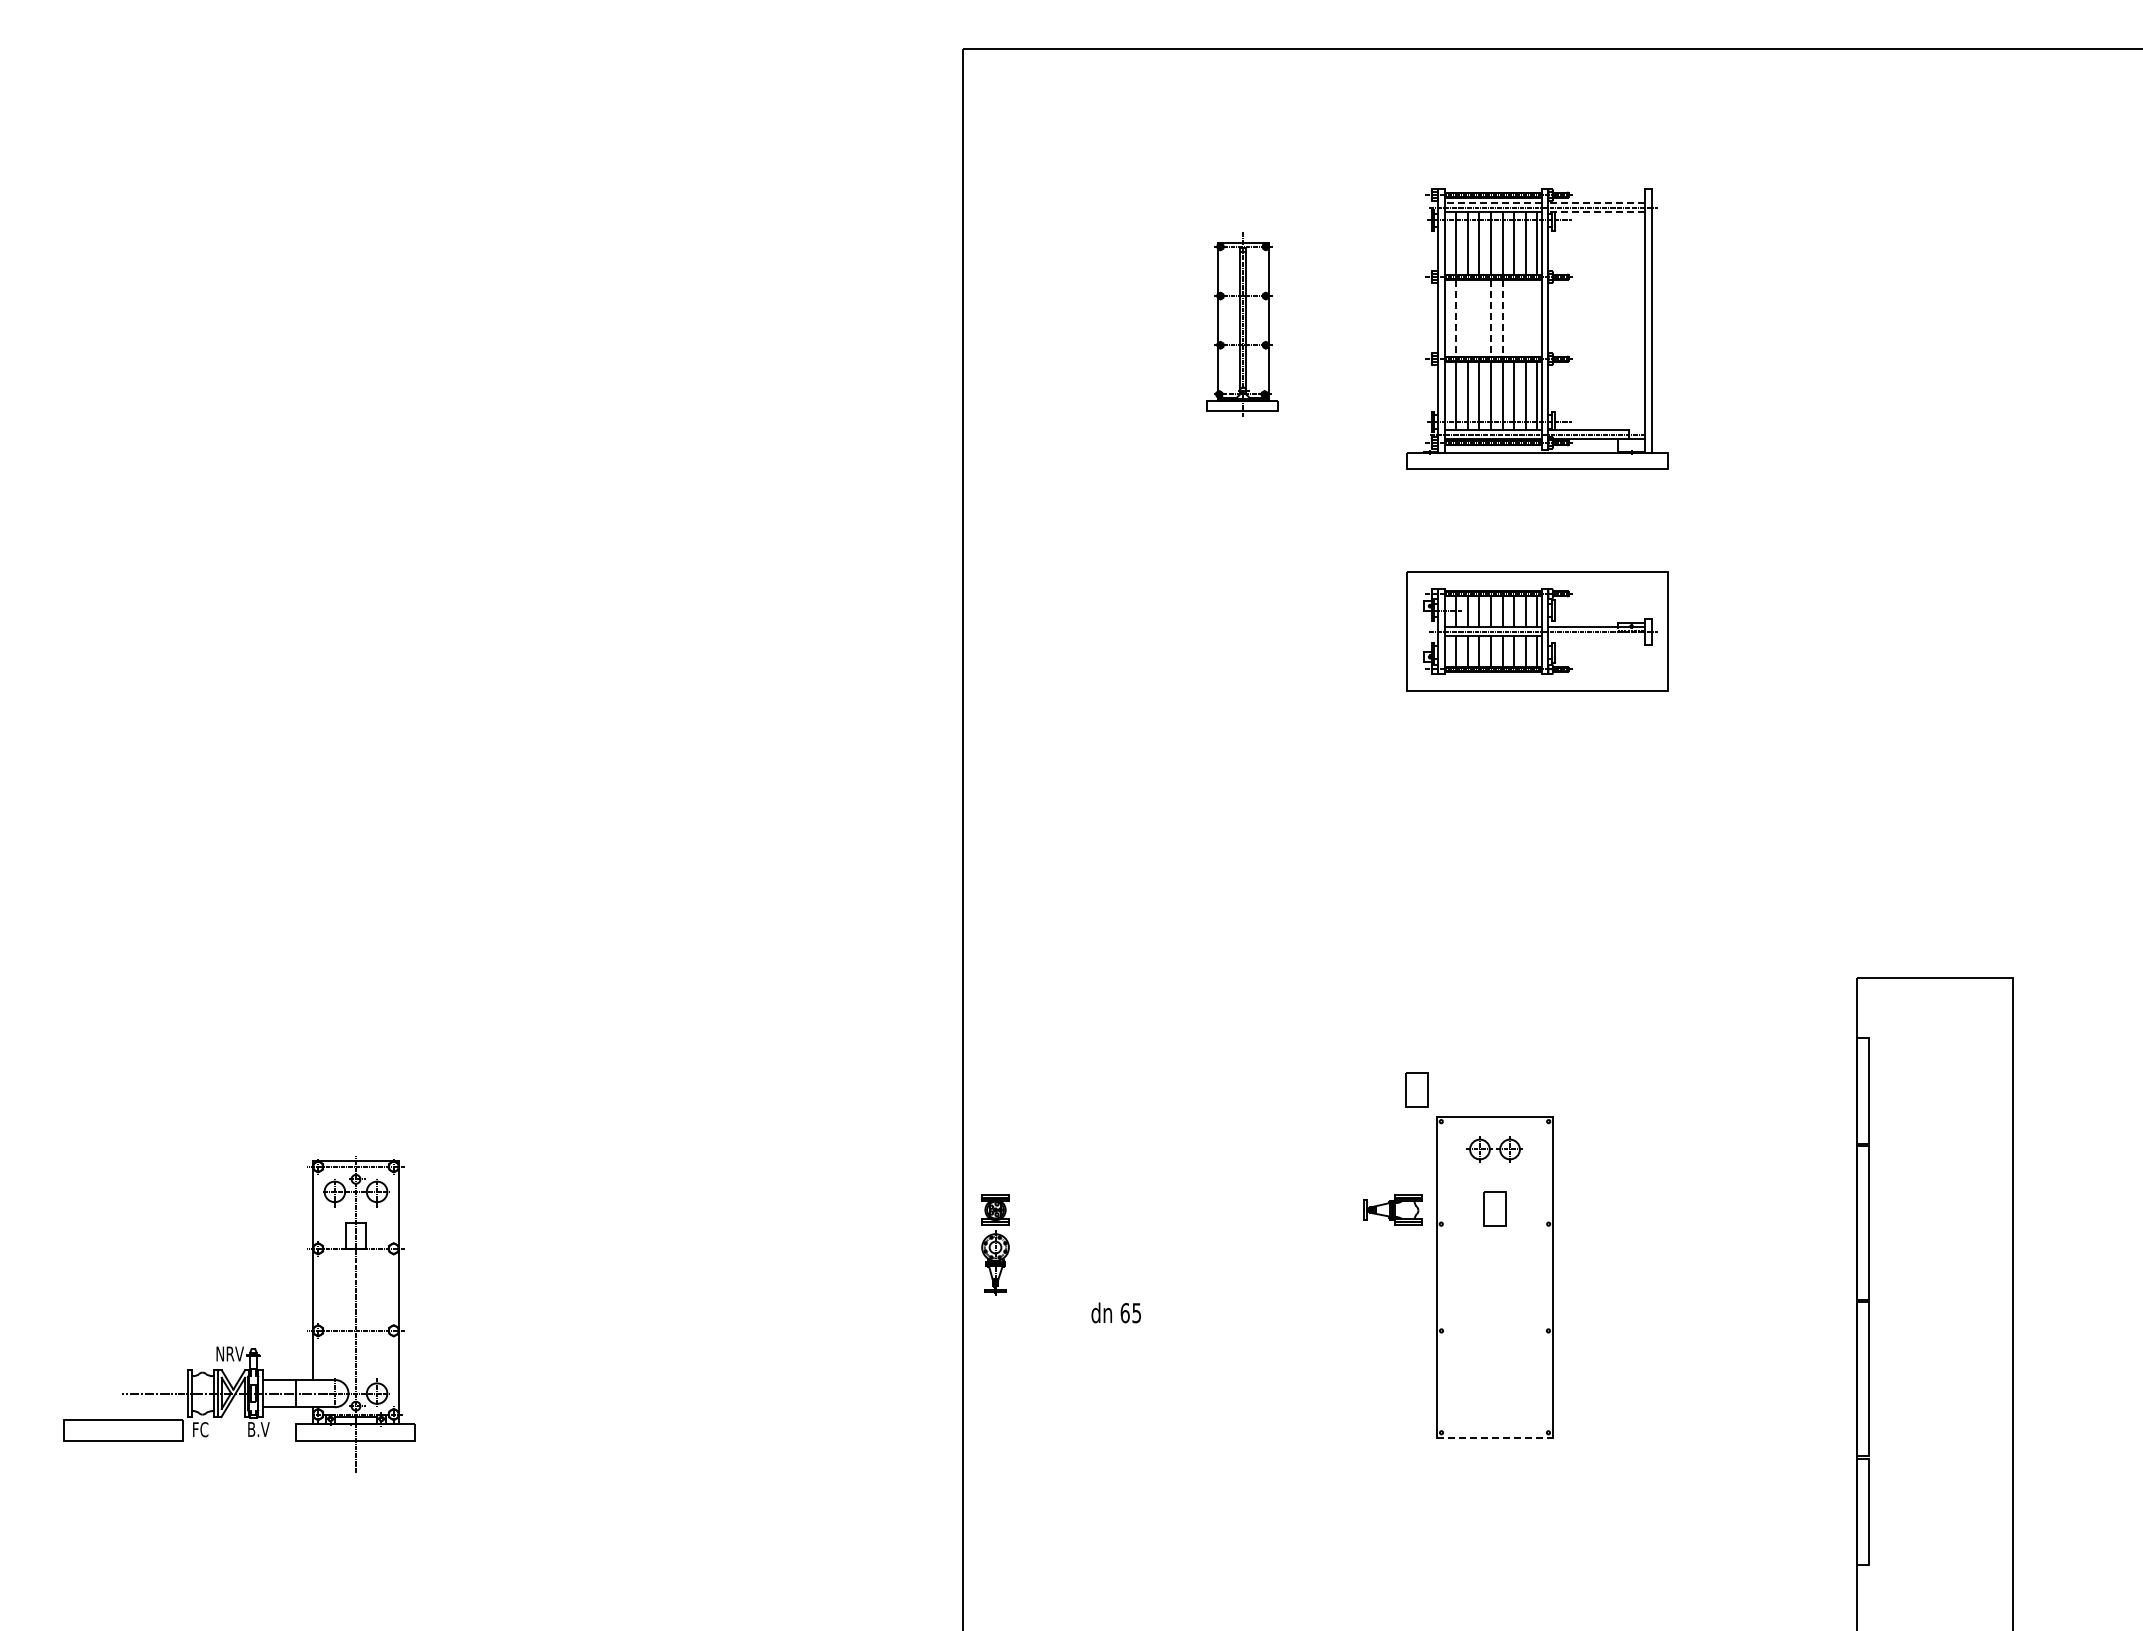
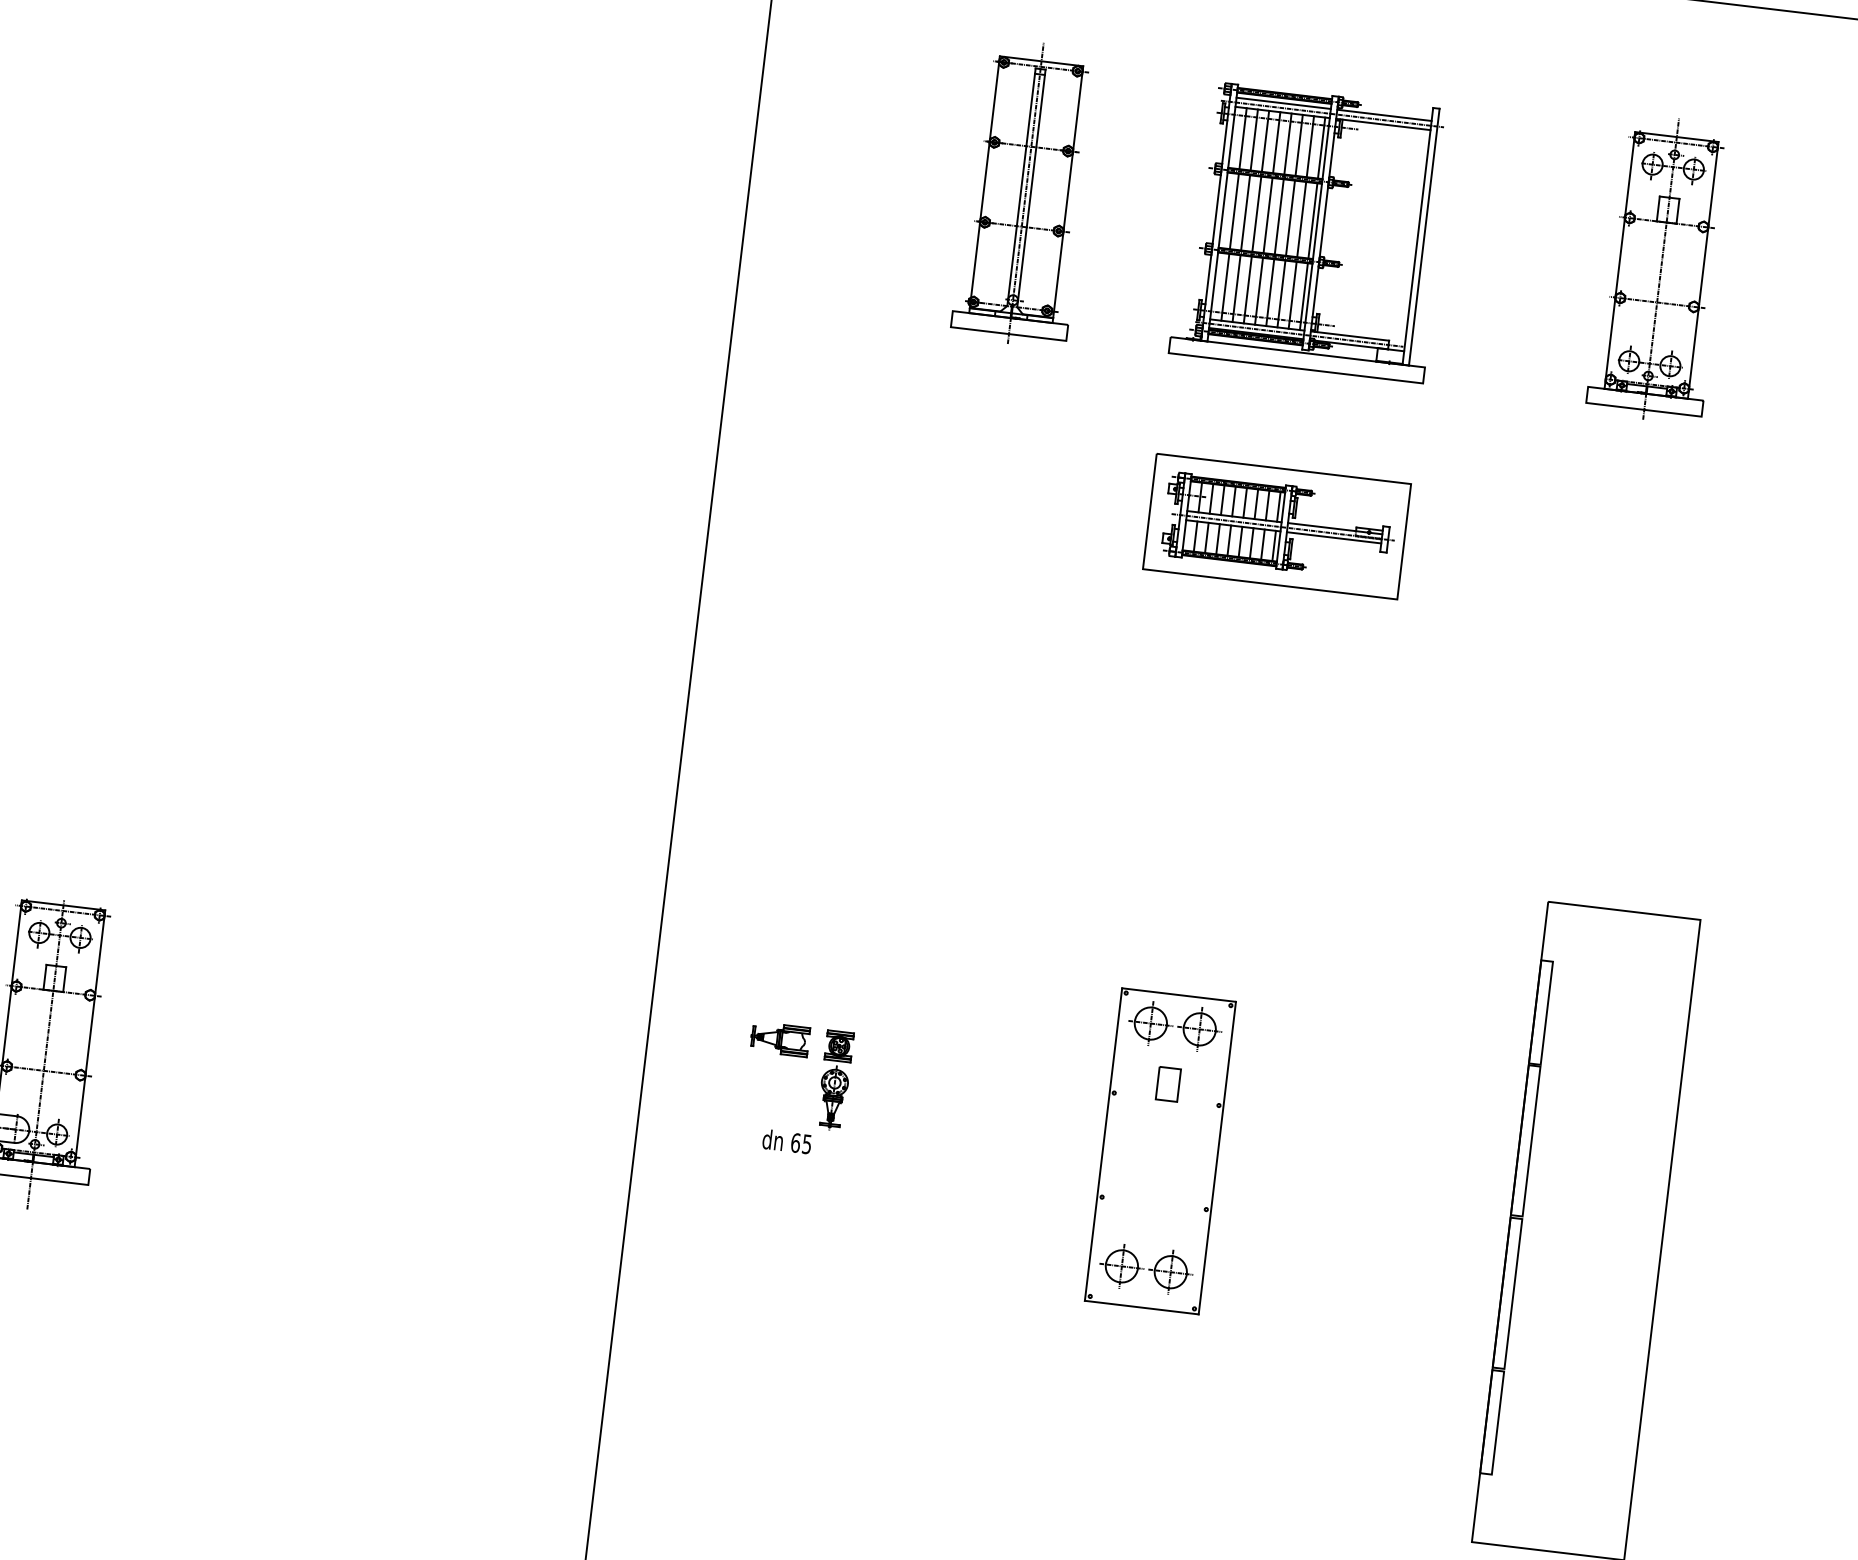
line: (1492, 202) -> (1282, 102), dashed -> solid
line: (1596, 202) -> (1384, 115), dashed -> solid
line: (1596, 212) -> (1383, 124), dashed -> solid
line: (1467, 317) -> (1245, 212), added
line: (1479, 317) -> (1256, 213), added
line: (1514, 317) -> (1291, 217), added
line: (1525, 317) -> (1301, 218), added
line: (1537, 317) -> (1313, 220), added
line: (1456, 318) -> (1234, 211), dashed -> solid
line: (1490, 318) -> (1267, 215), dashed -> solid
line: (1502, 318) -> (1279, 217), dashed -> solid
part: (1242, 324) -> (1025, 192), size x1.67
part: (1894, 324) -> (1660, 268), added
line: (1596, 636) -> (1333, 538), added
part: (1416, 1089) -> (1105, 958), removed
part: (1494, 1149) -> (1174, 1026), size x1.67
part: (1392, 1209) -> (779, 1038), moved
part: (995, 1244) -> (835, 1079), moved
part: (1494, 1398) -> (1145, 1269), added
line: (1495, 1437) -> (1142, 1307), dashed -> solid

